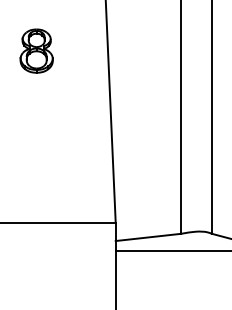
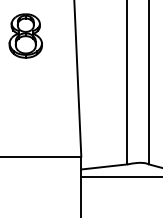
part: (36, 50) -> (25, 35), size x1.43

